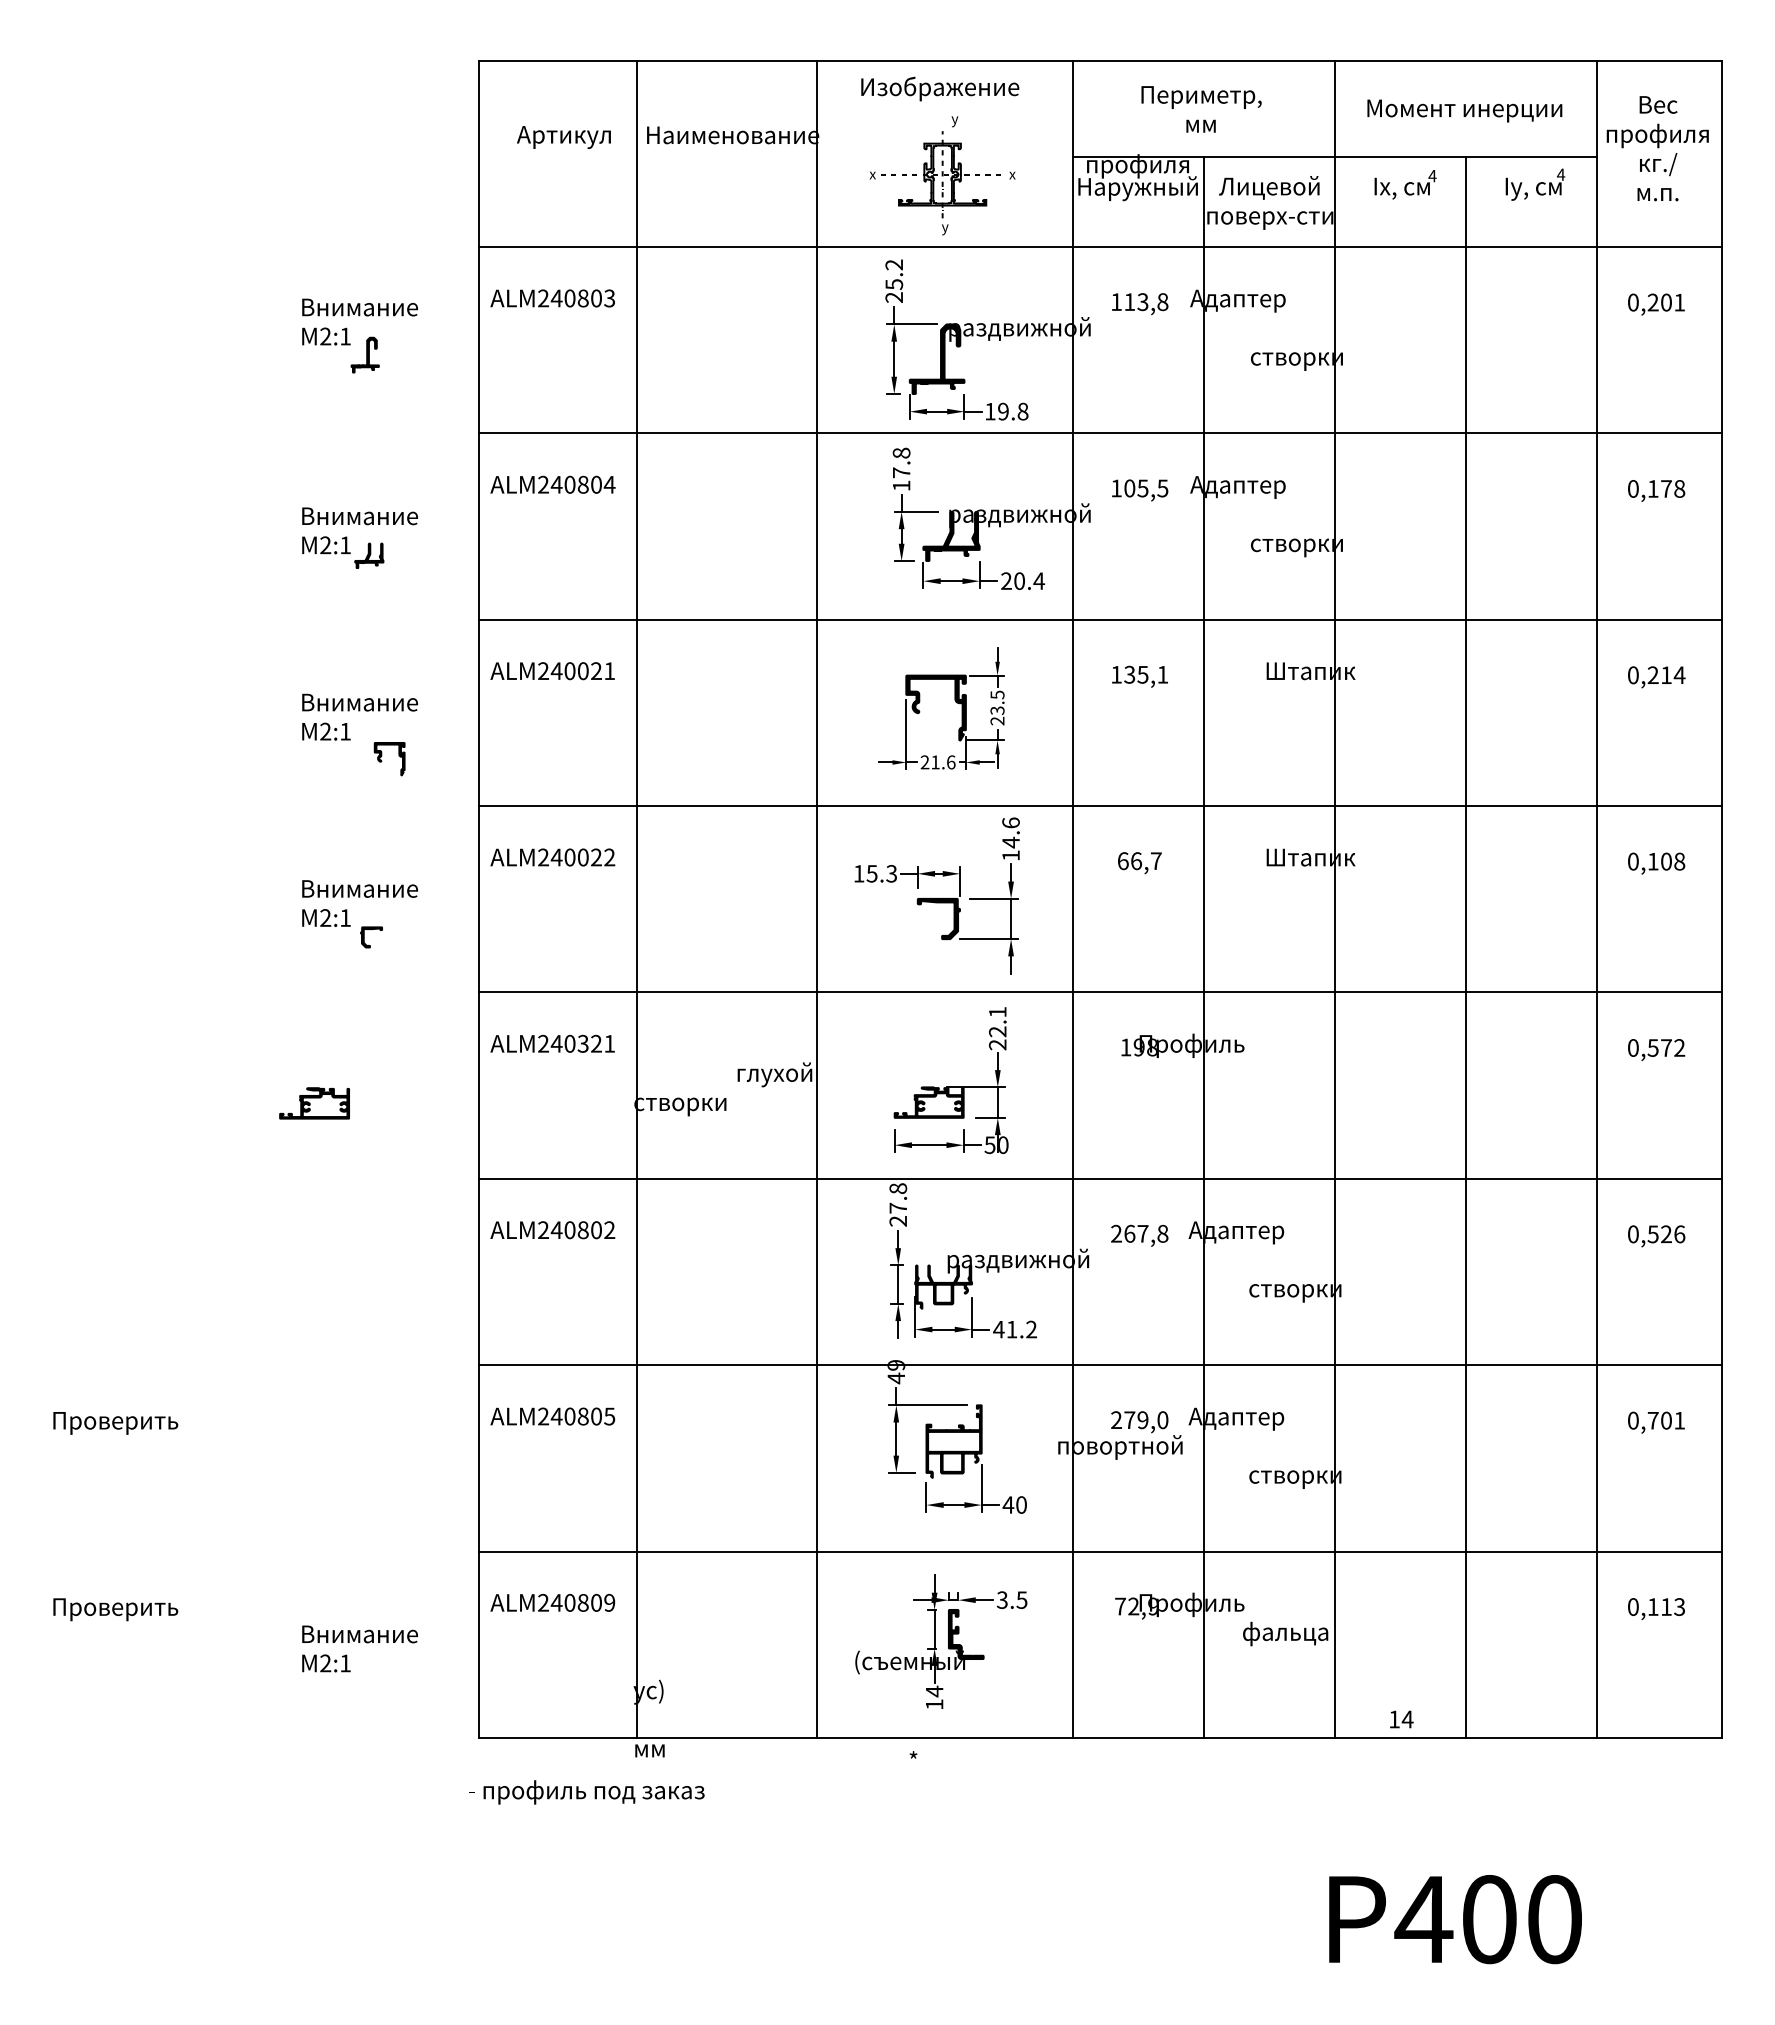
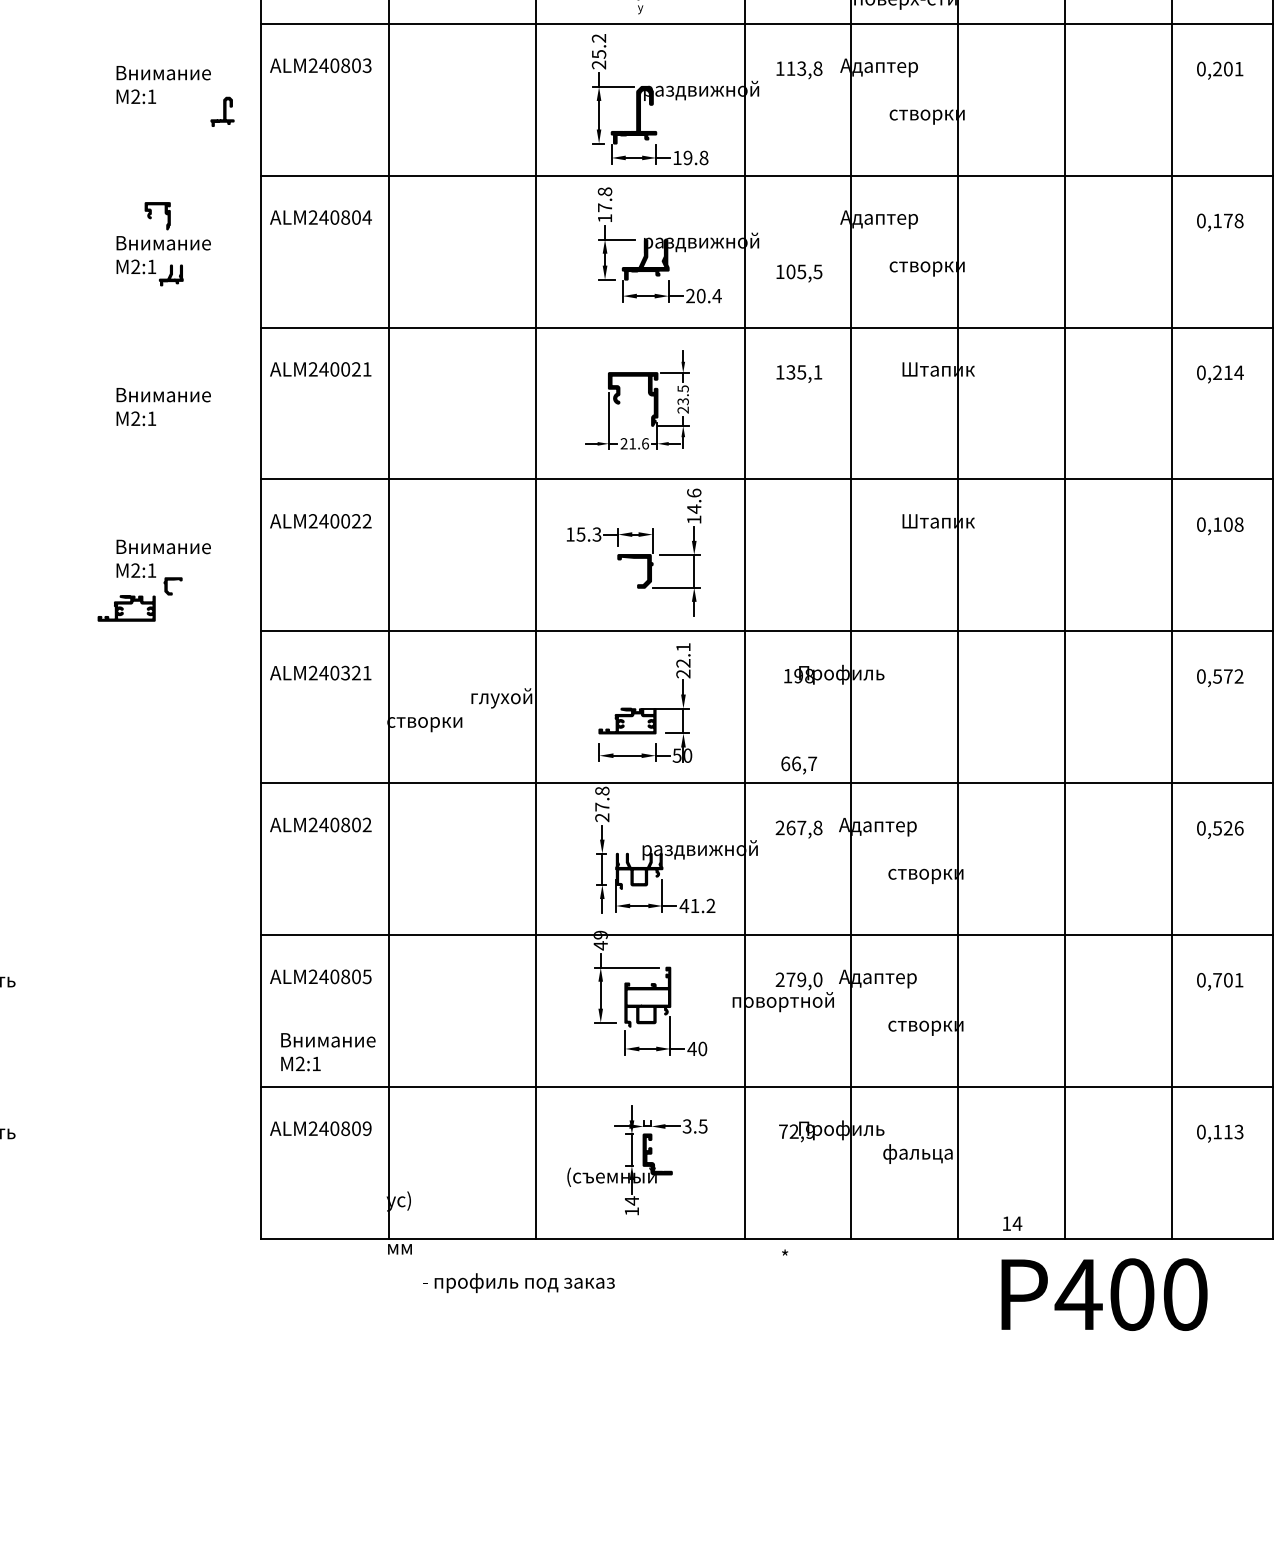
part: (364, 354) -> (221, 111), moved
text: (1140, 490) -> (799, 273), moved
part: (382, 761) -> (151, 218), moved
text: (1139, 863) -> (798, 765), moved
part: (314, 1103) -> (126, 608), moved
text: (359, 1648) -> (327, 1051), moved
text: (693, 1777) -> (605, 1270), moved
text: (1455, 1919) -> (1104, 1294), moved

